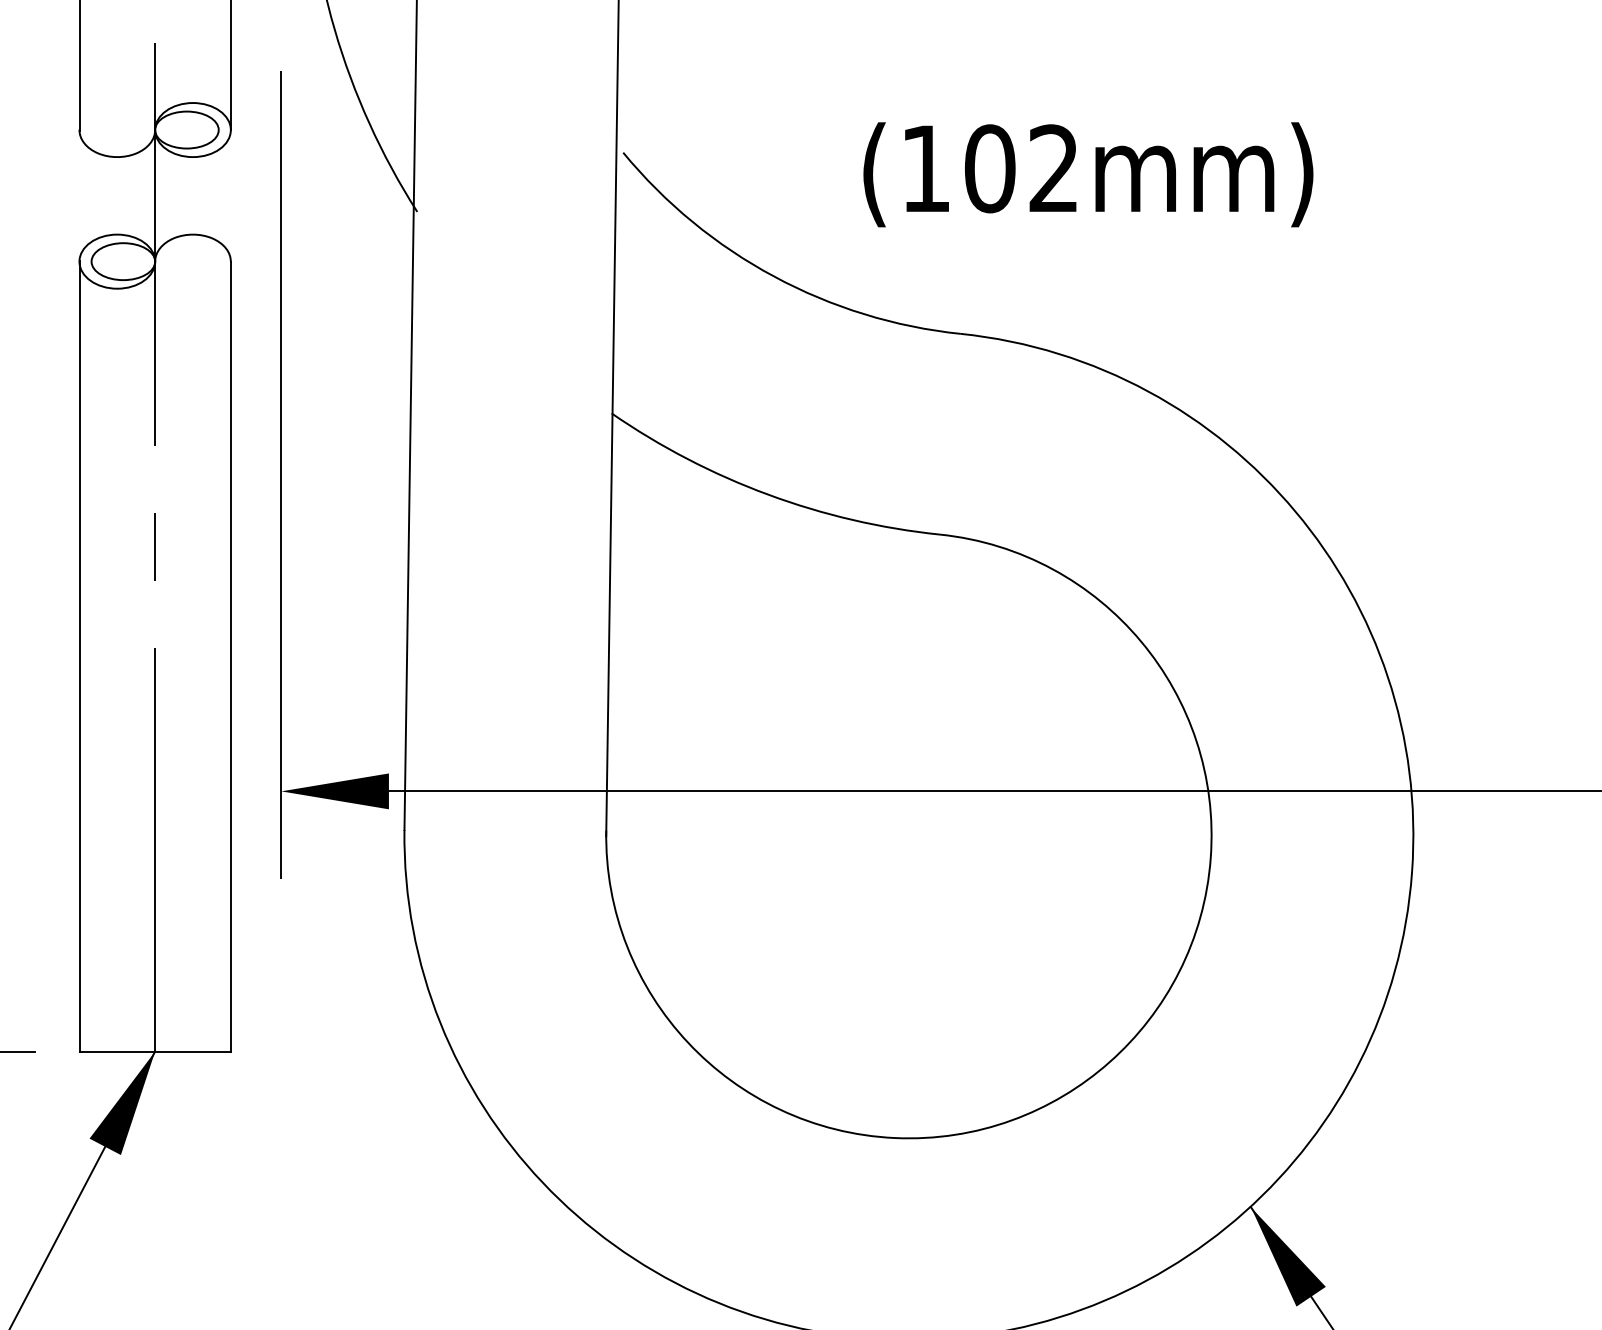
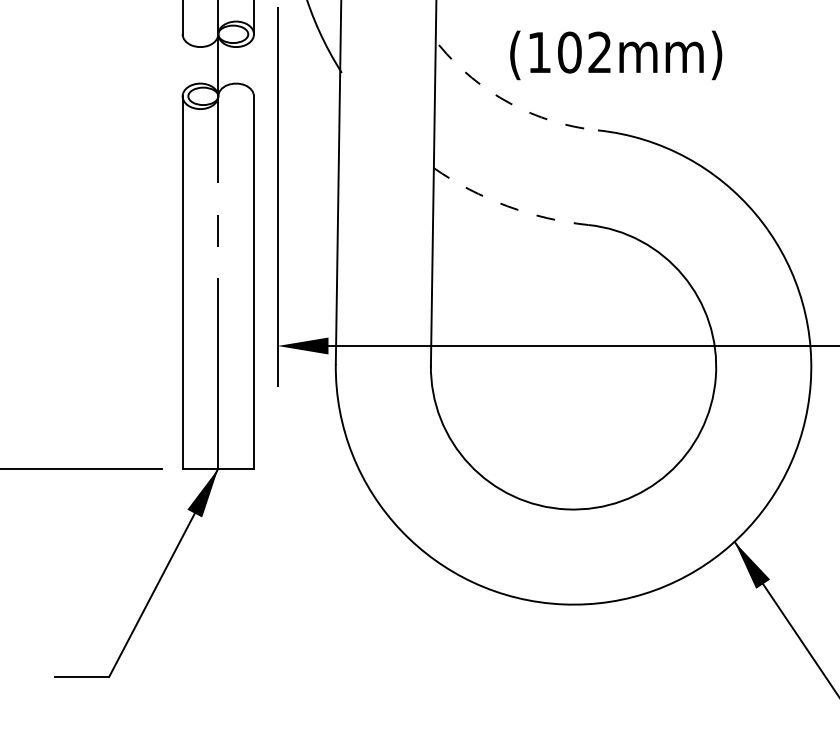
text: (1089, 174) -> (616, 55), moved
arc: (775, 276) -> (510, 103), solid -> dashed
arc: (768, 495) -> (507, 206), solid -> dashed

